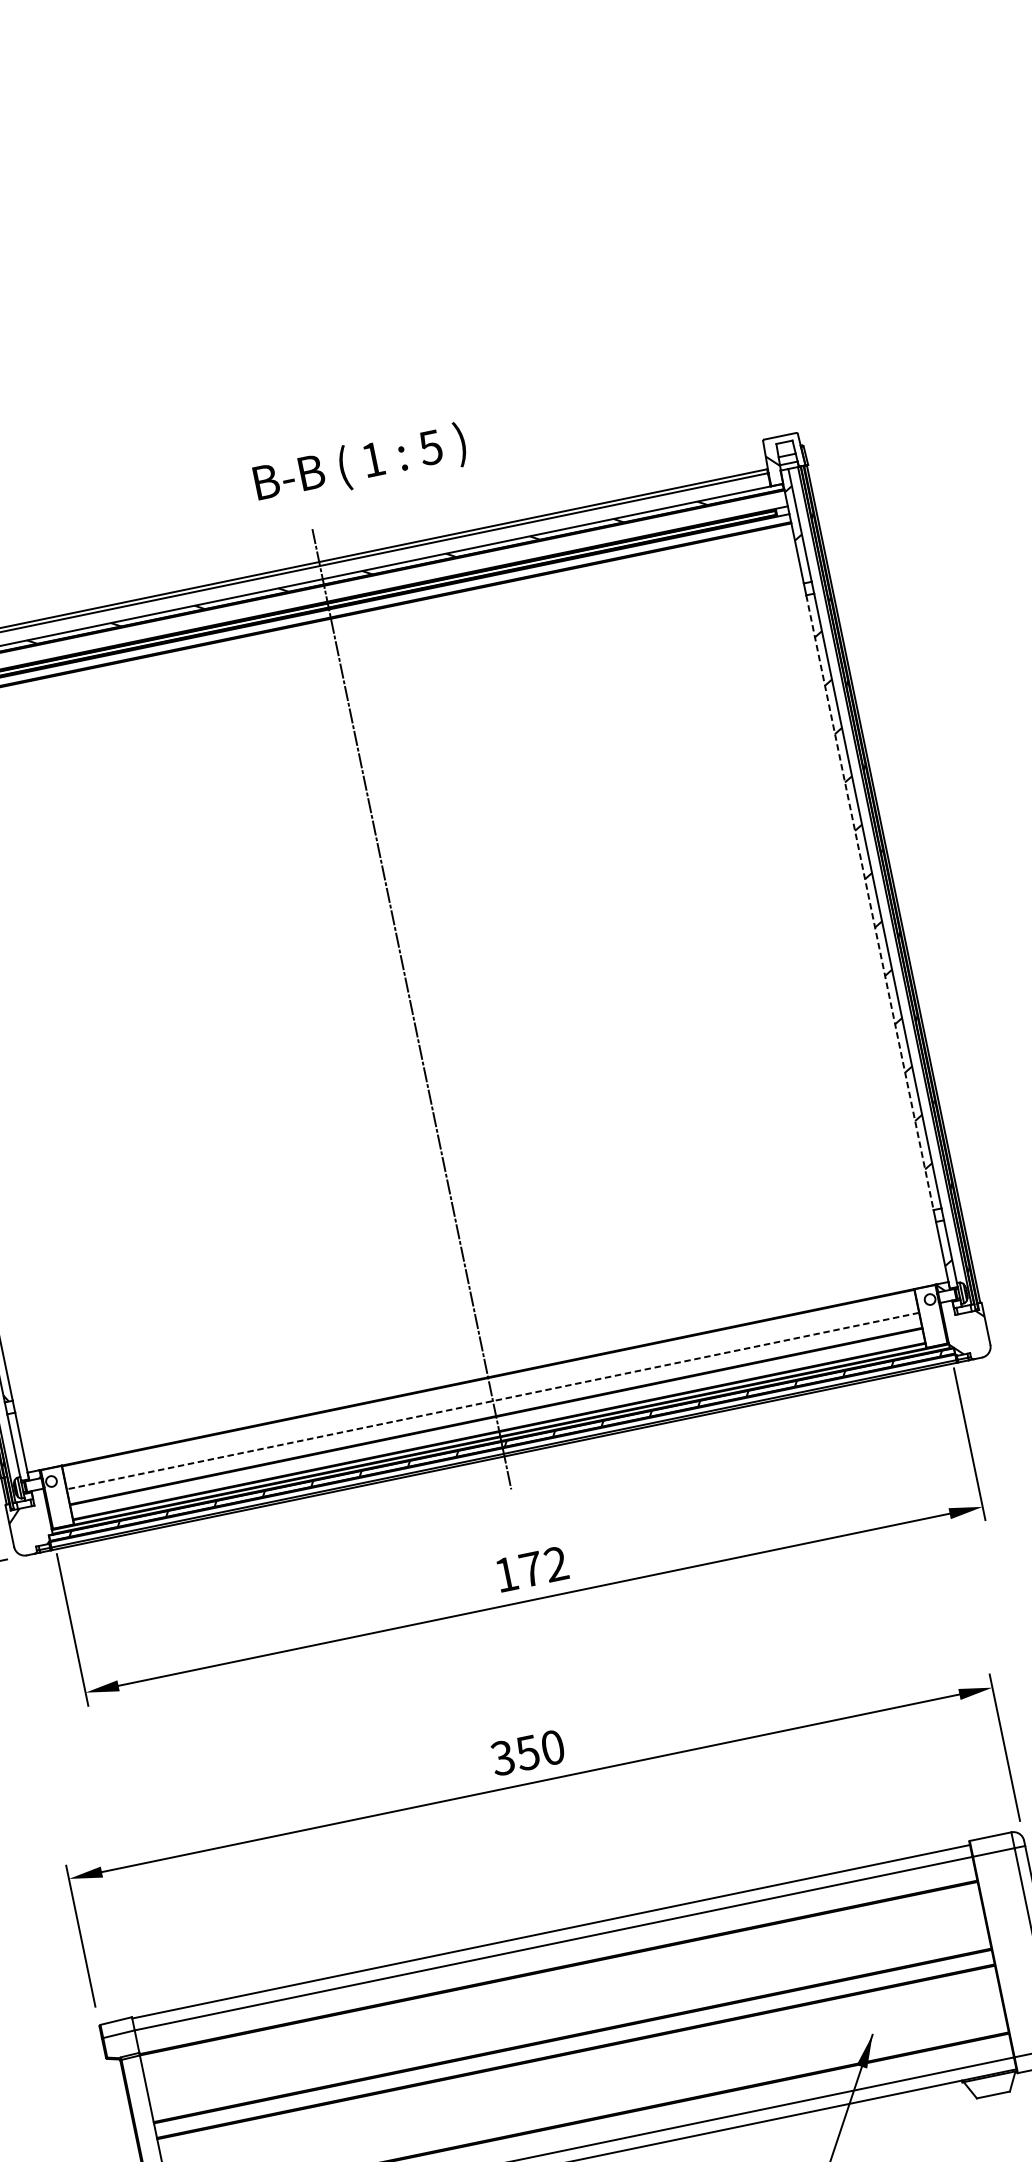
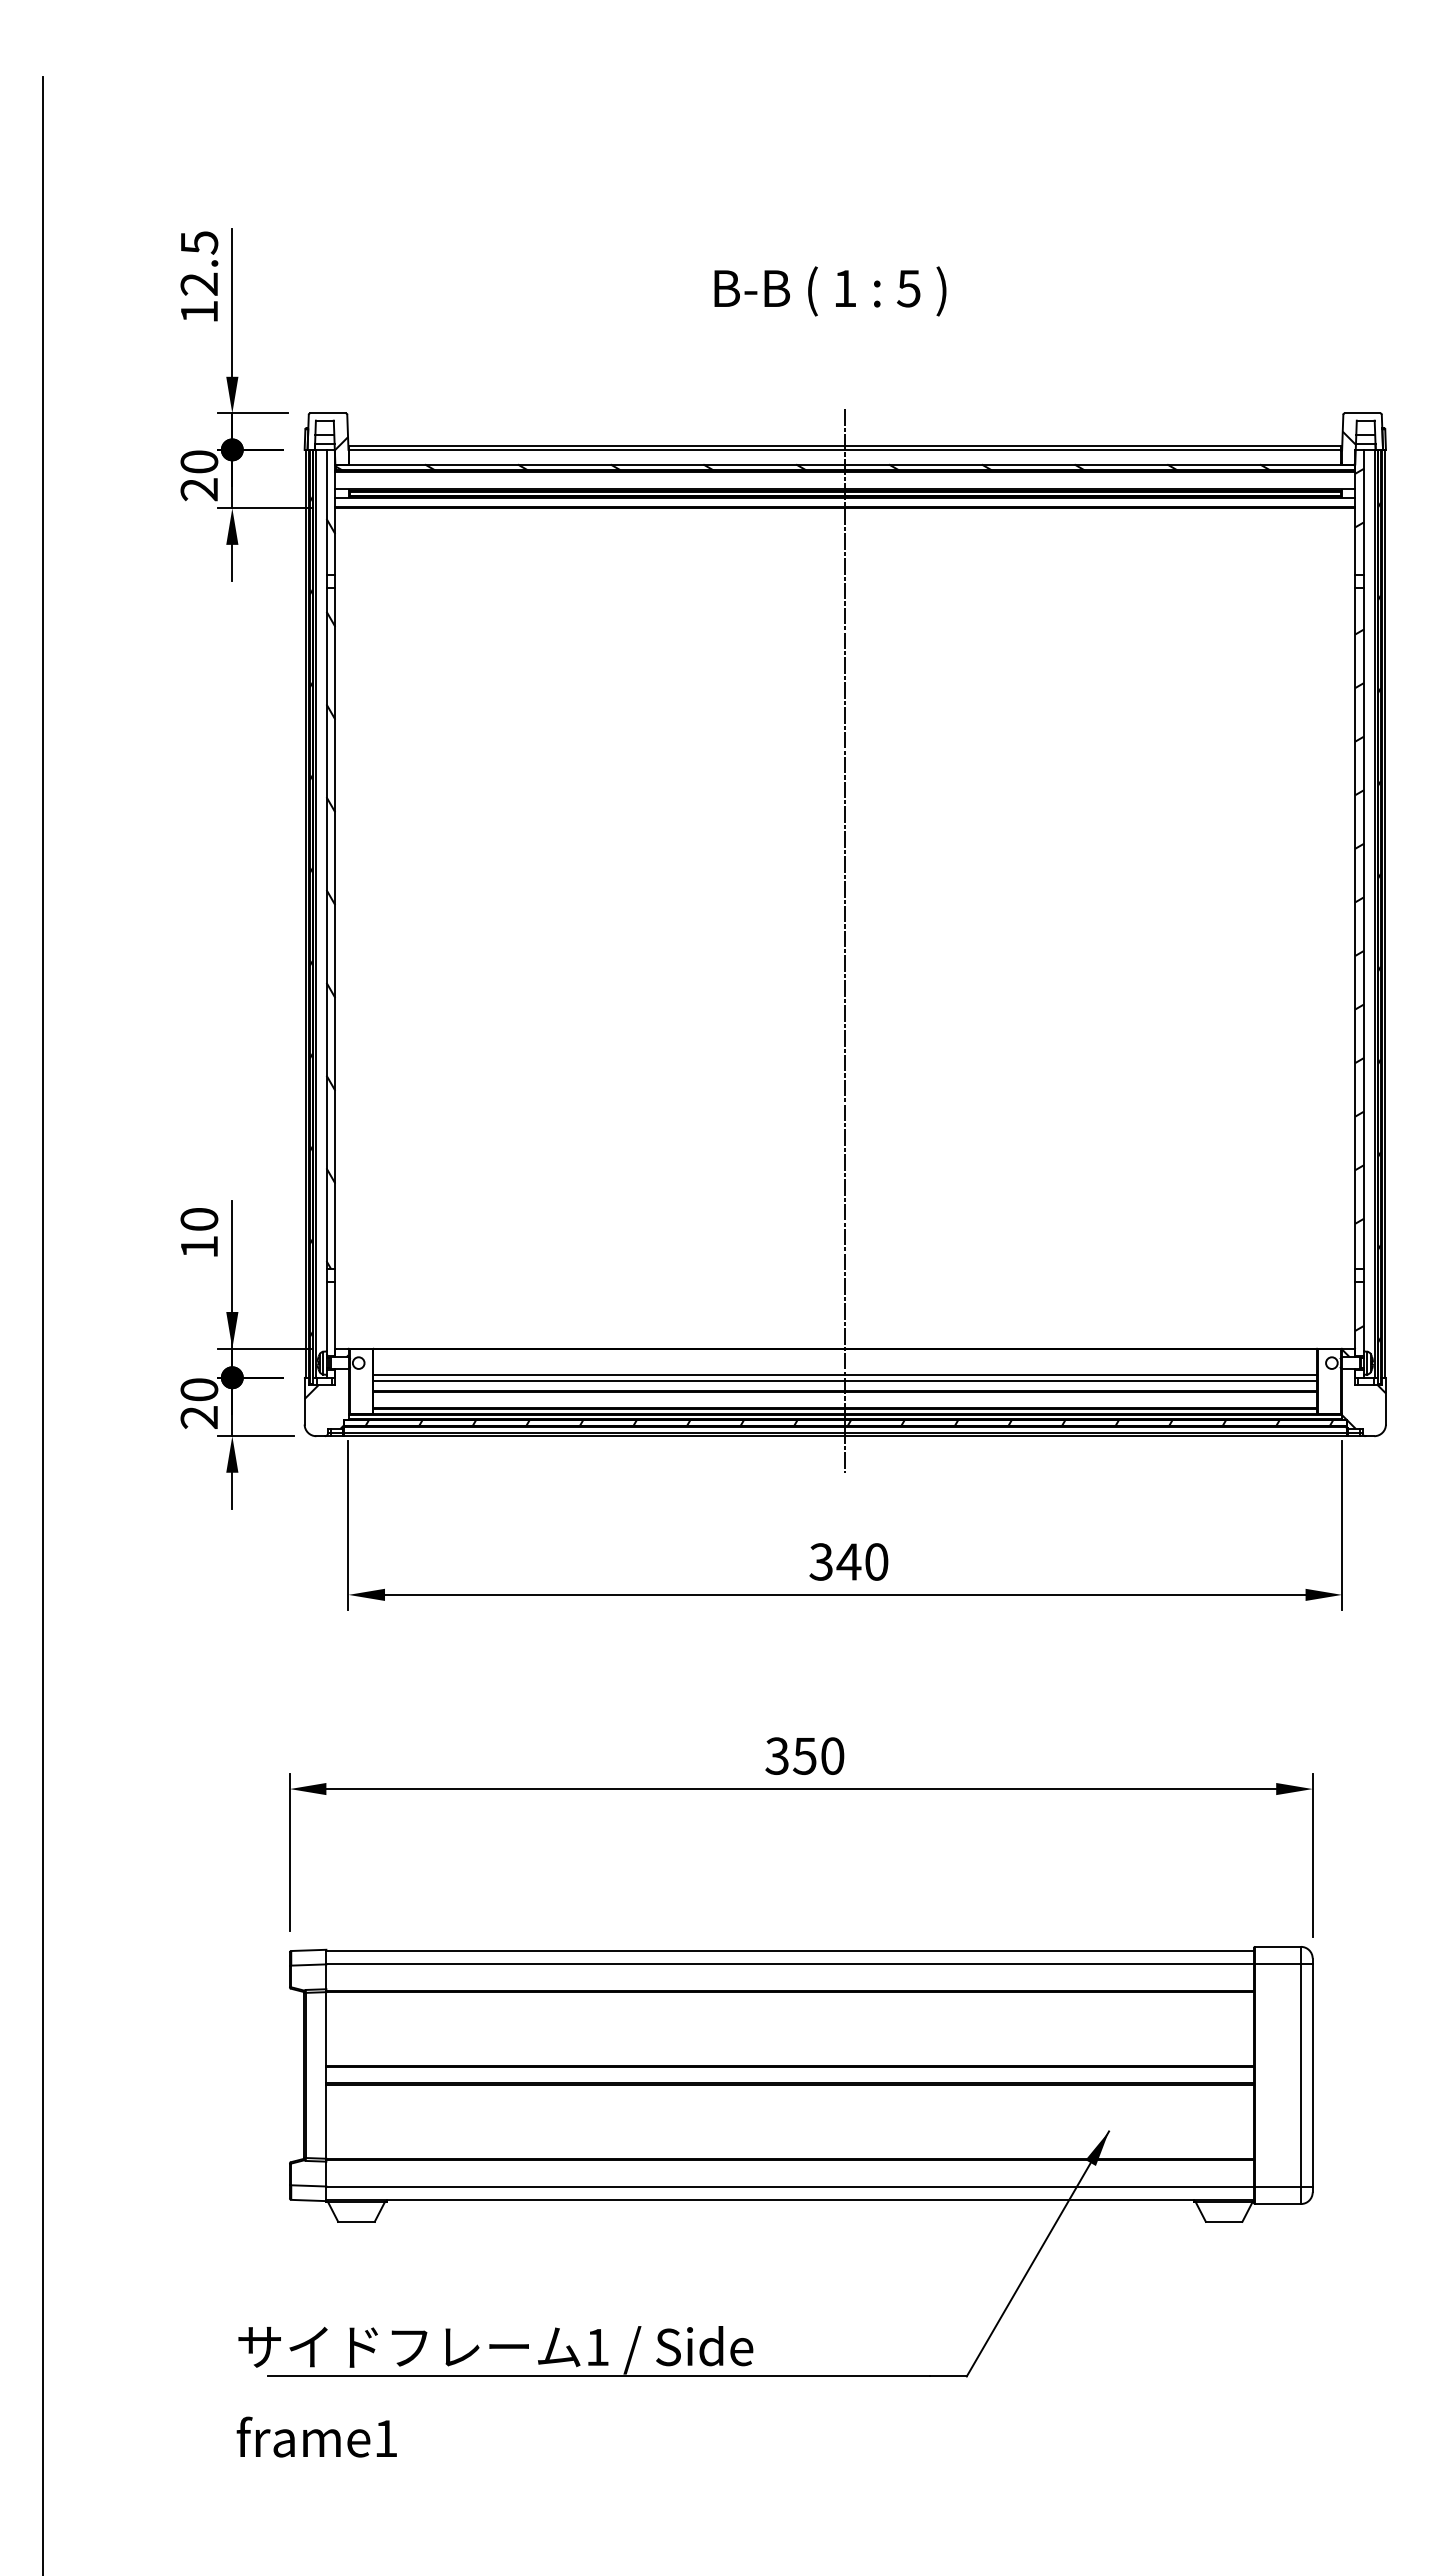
text: (360, 464) -> (830, 291), moved
line: (870, 902) -> (1355, 928), dashed -> solid
line: (493, 1400) -> (845, 1374), dashed -> solid
line: (494, 1406) -> (845, 1380), added
text: (530, 1569) -> (848, 1561), 172 -> 340

